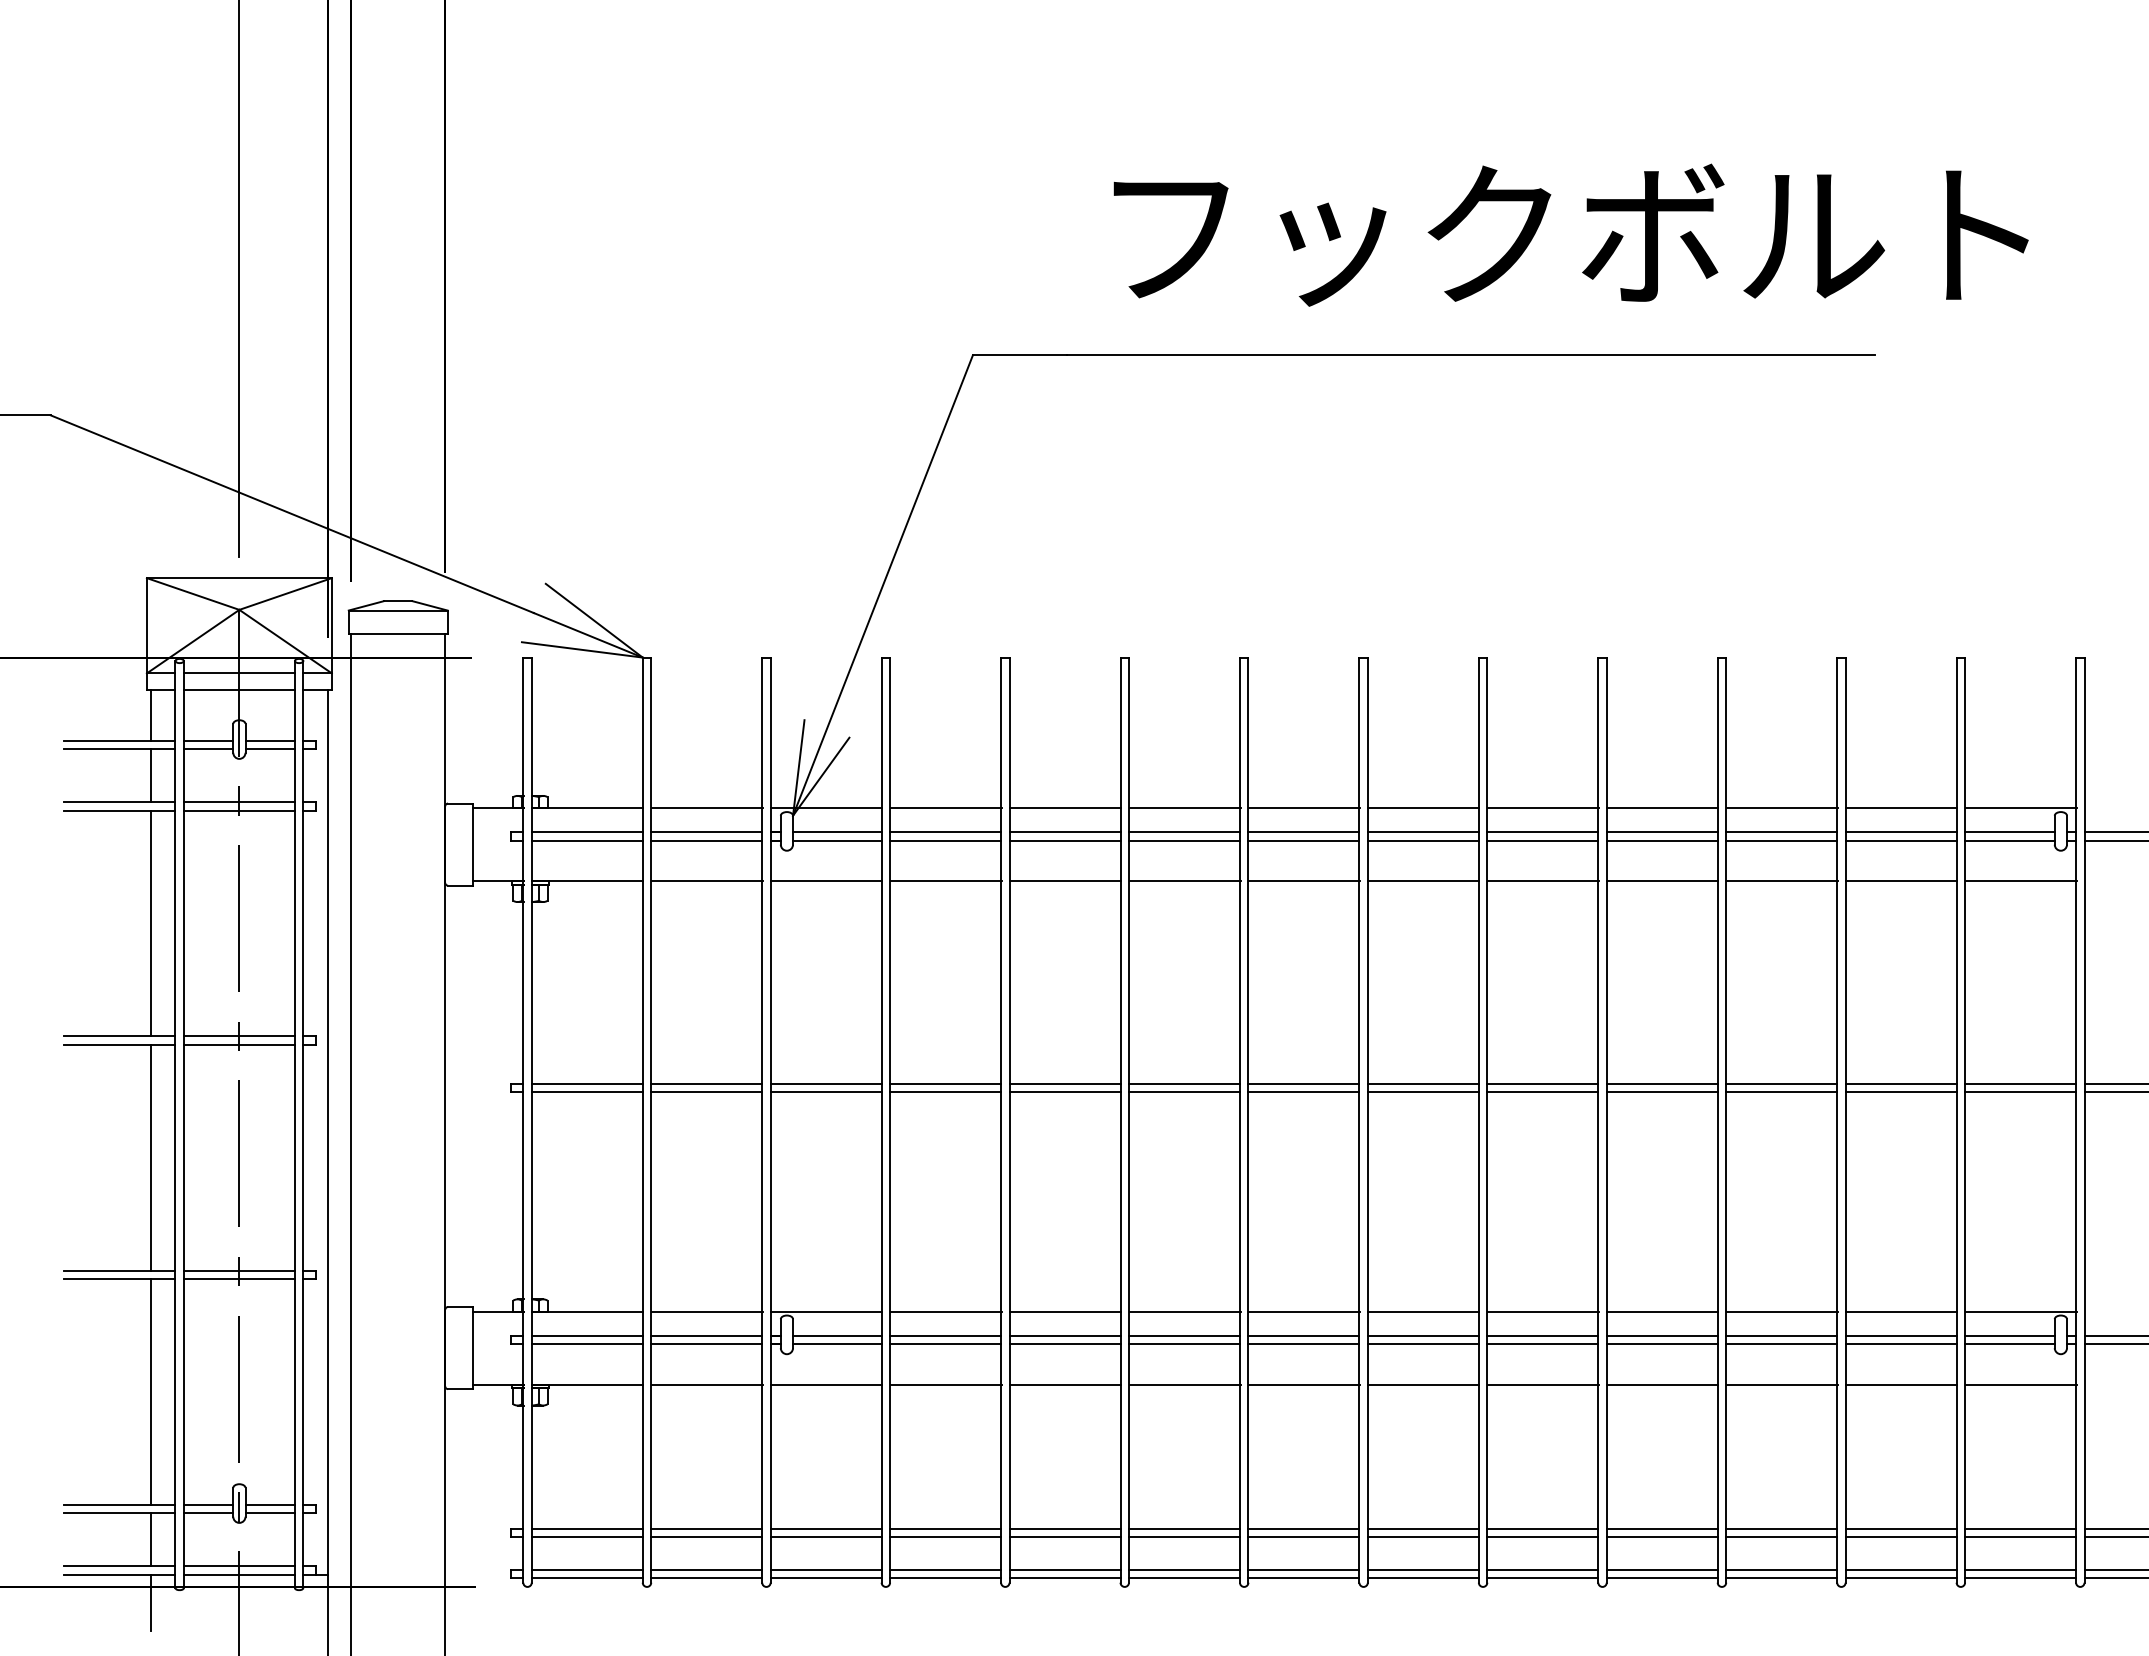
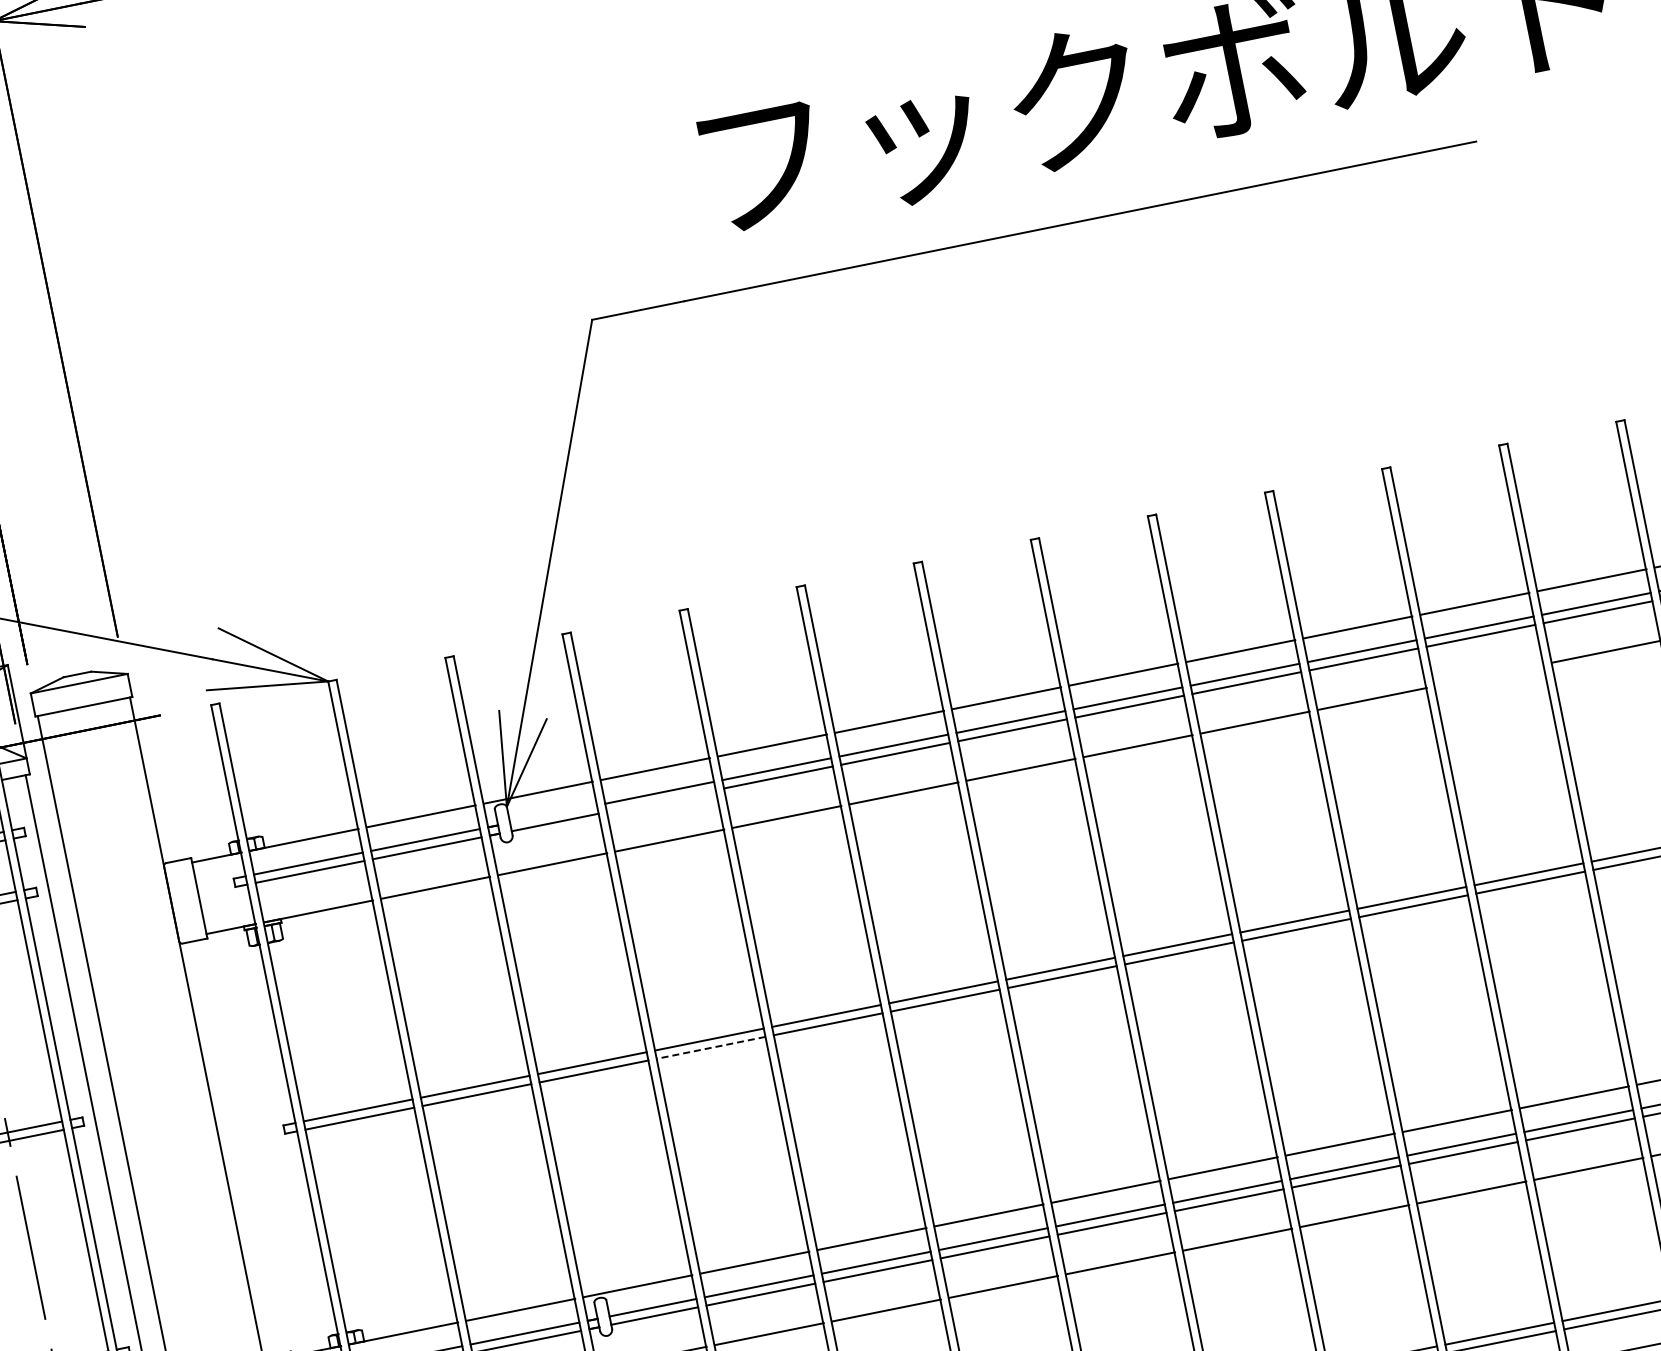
line: (837, 832) -> (553, 814), removed
line: (945, 840) -> (661, 800), removed
line: (1781, 881) -> (1488, 675), removed
line: (945, 1092) -> (711, 1047), solid -> dashed

